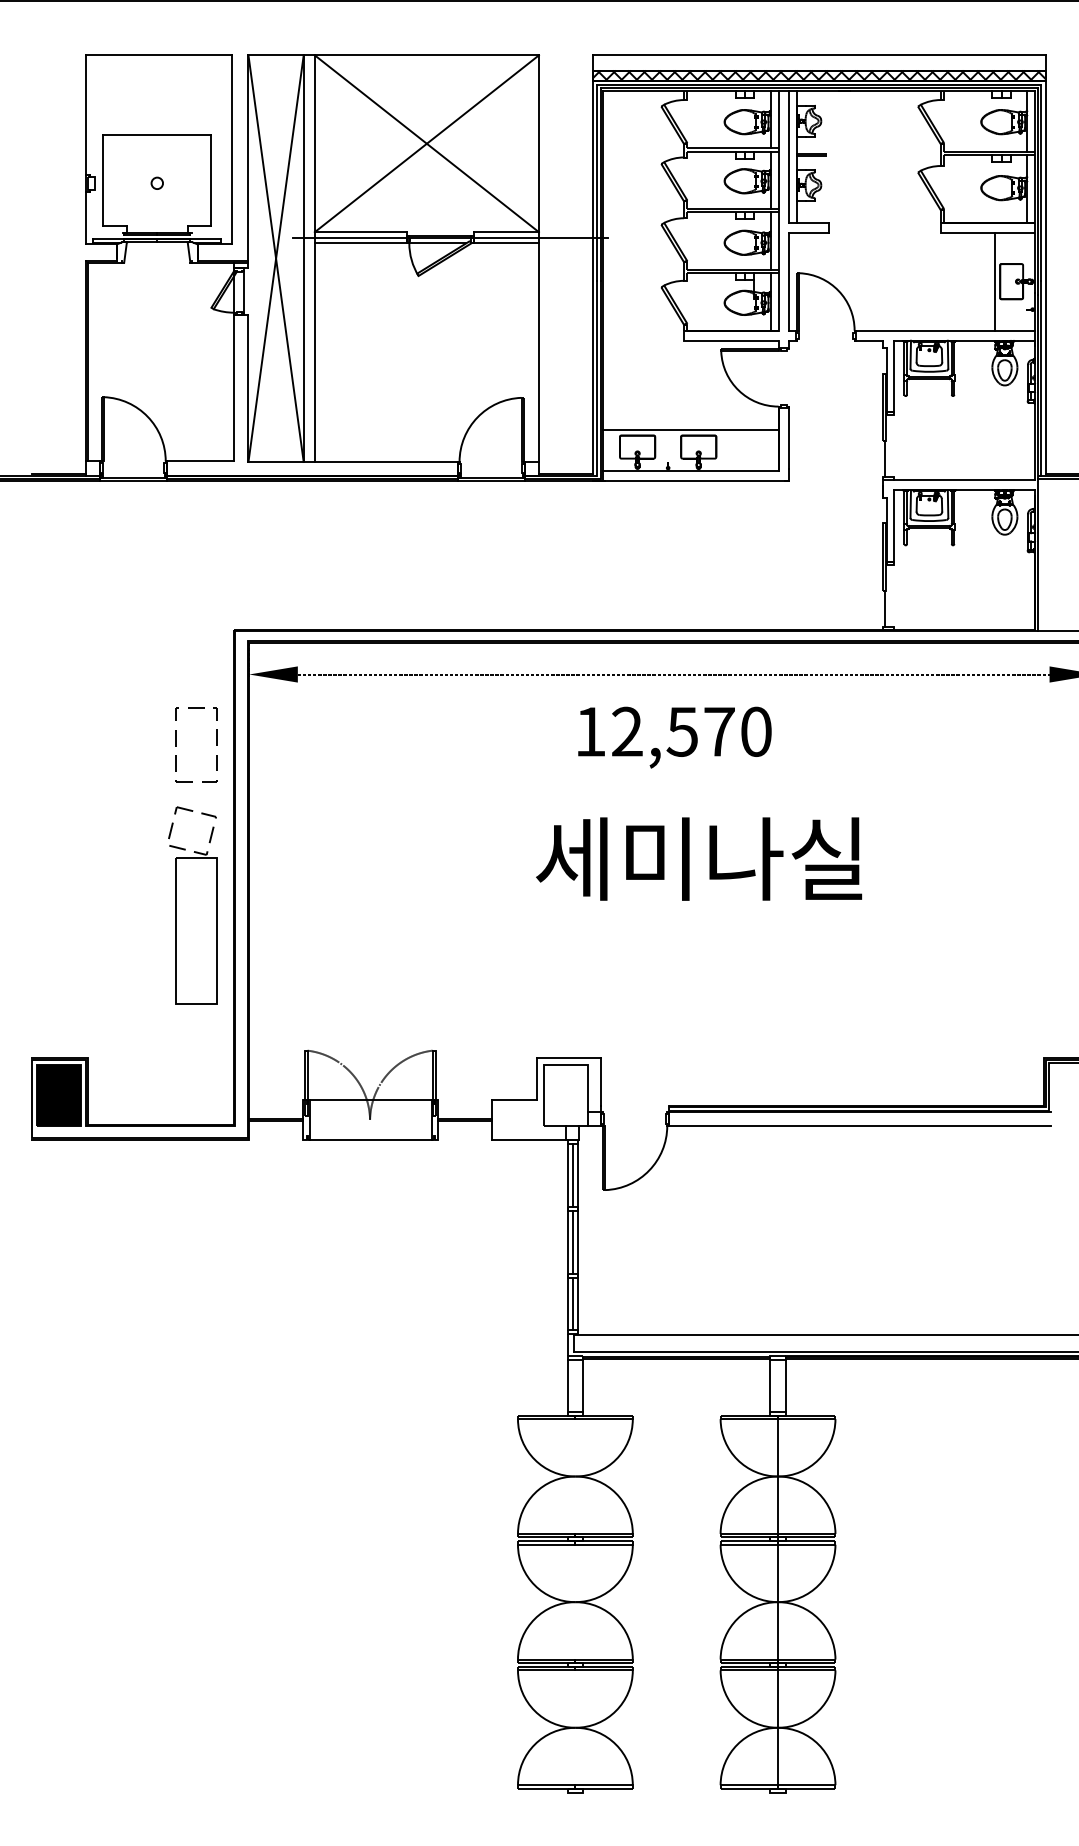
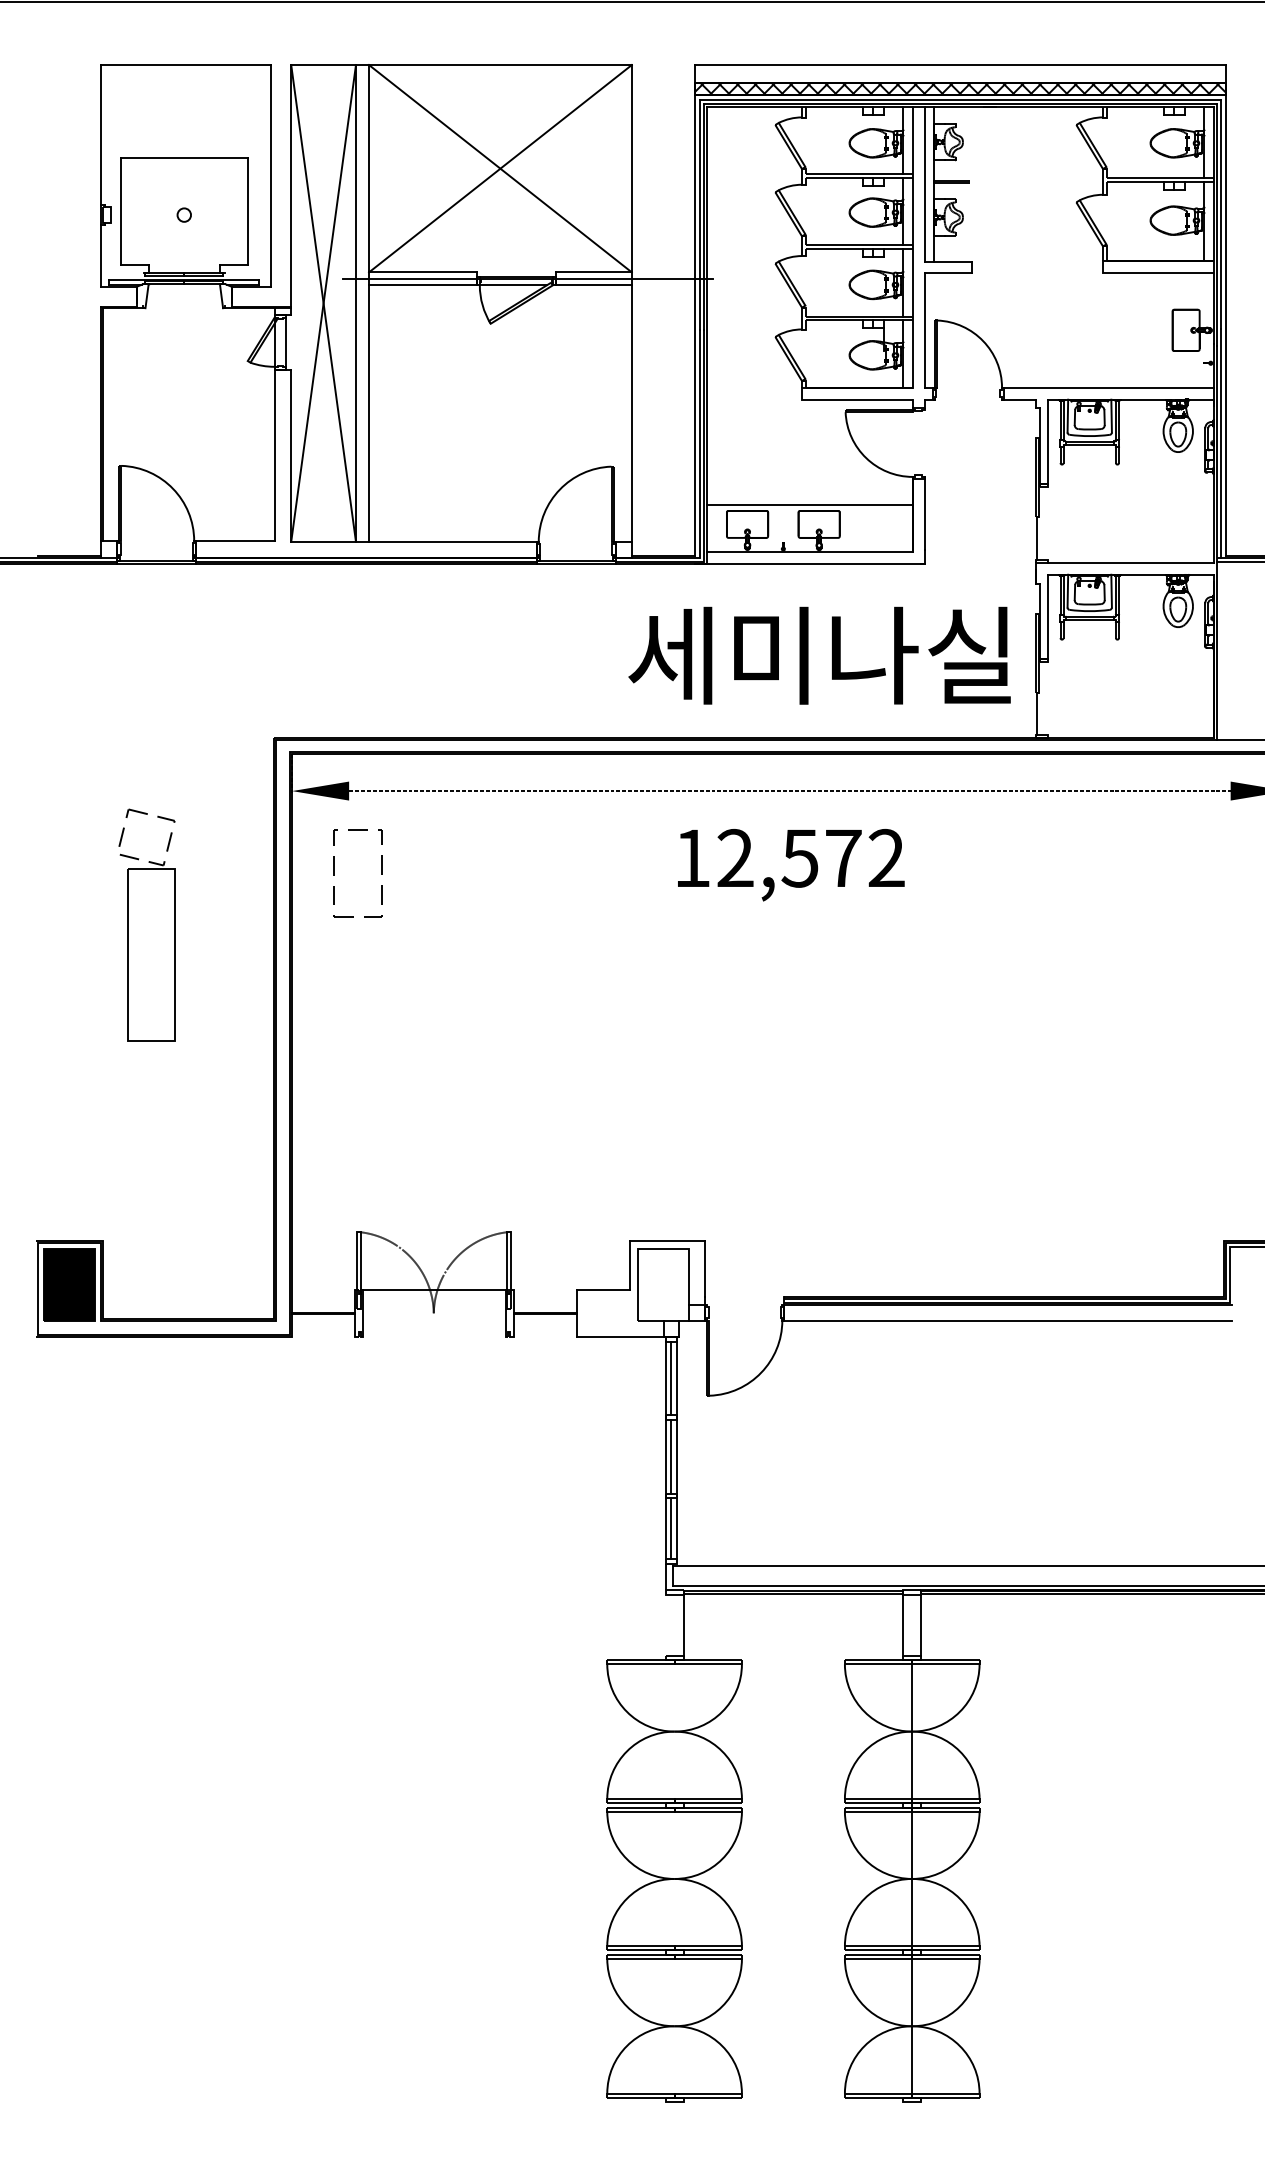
line: (994, 281) -> (1166, 330), removed
text: (756, 731) -> (886, 857), 12,570 -> 12,572
part: (176, 744) -> (334, 873), moved
text: (699, 858) -> (820, 655), moved
part: (192, 905) -> (147, 924), moved
line: (370, 1140) -> (434, 1337), removed
line: (567, 1385) -> (665, 1624), removed

